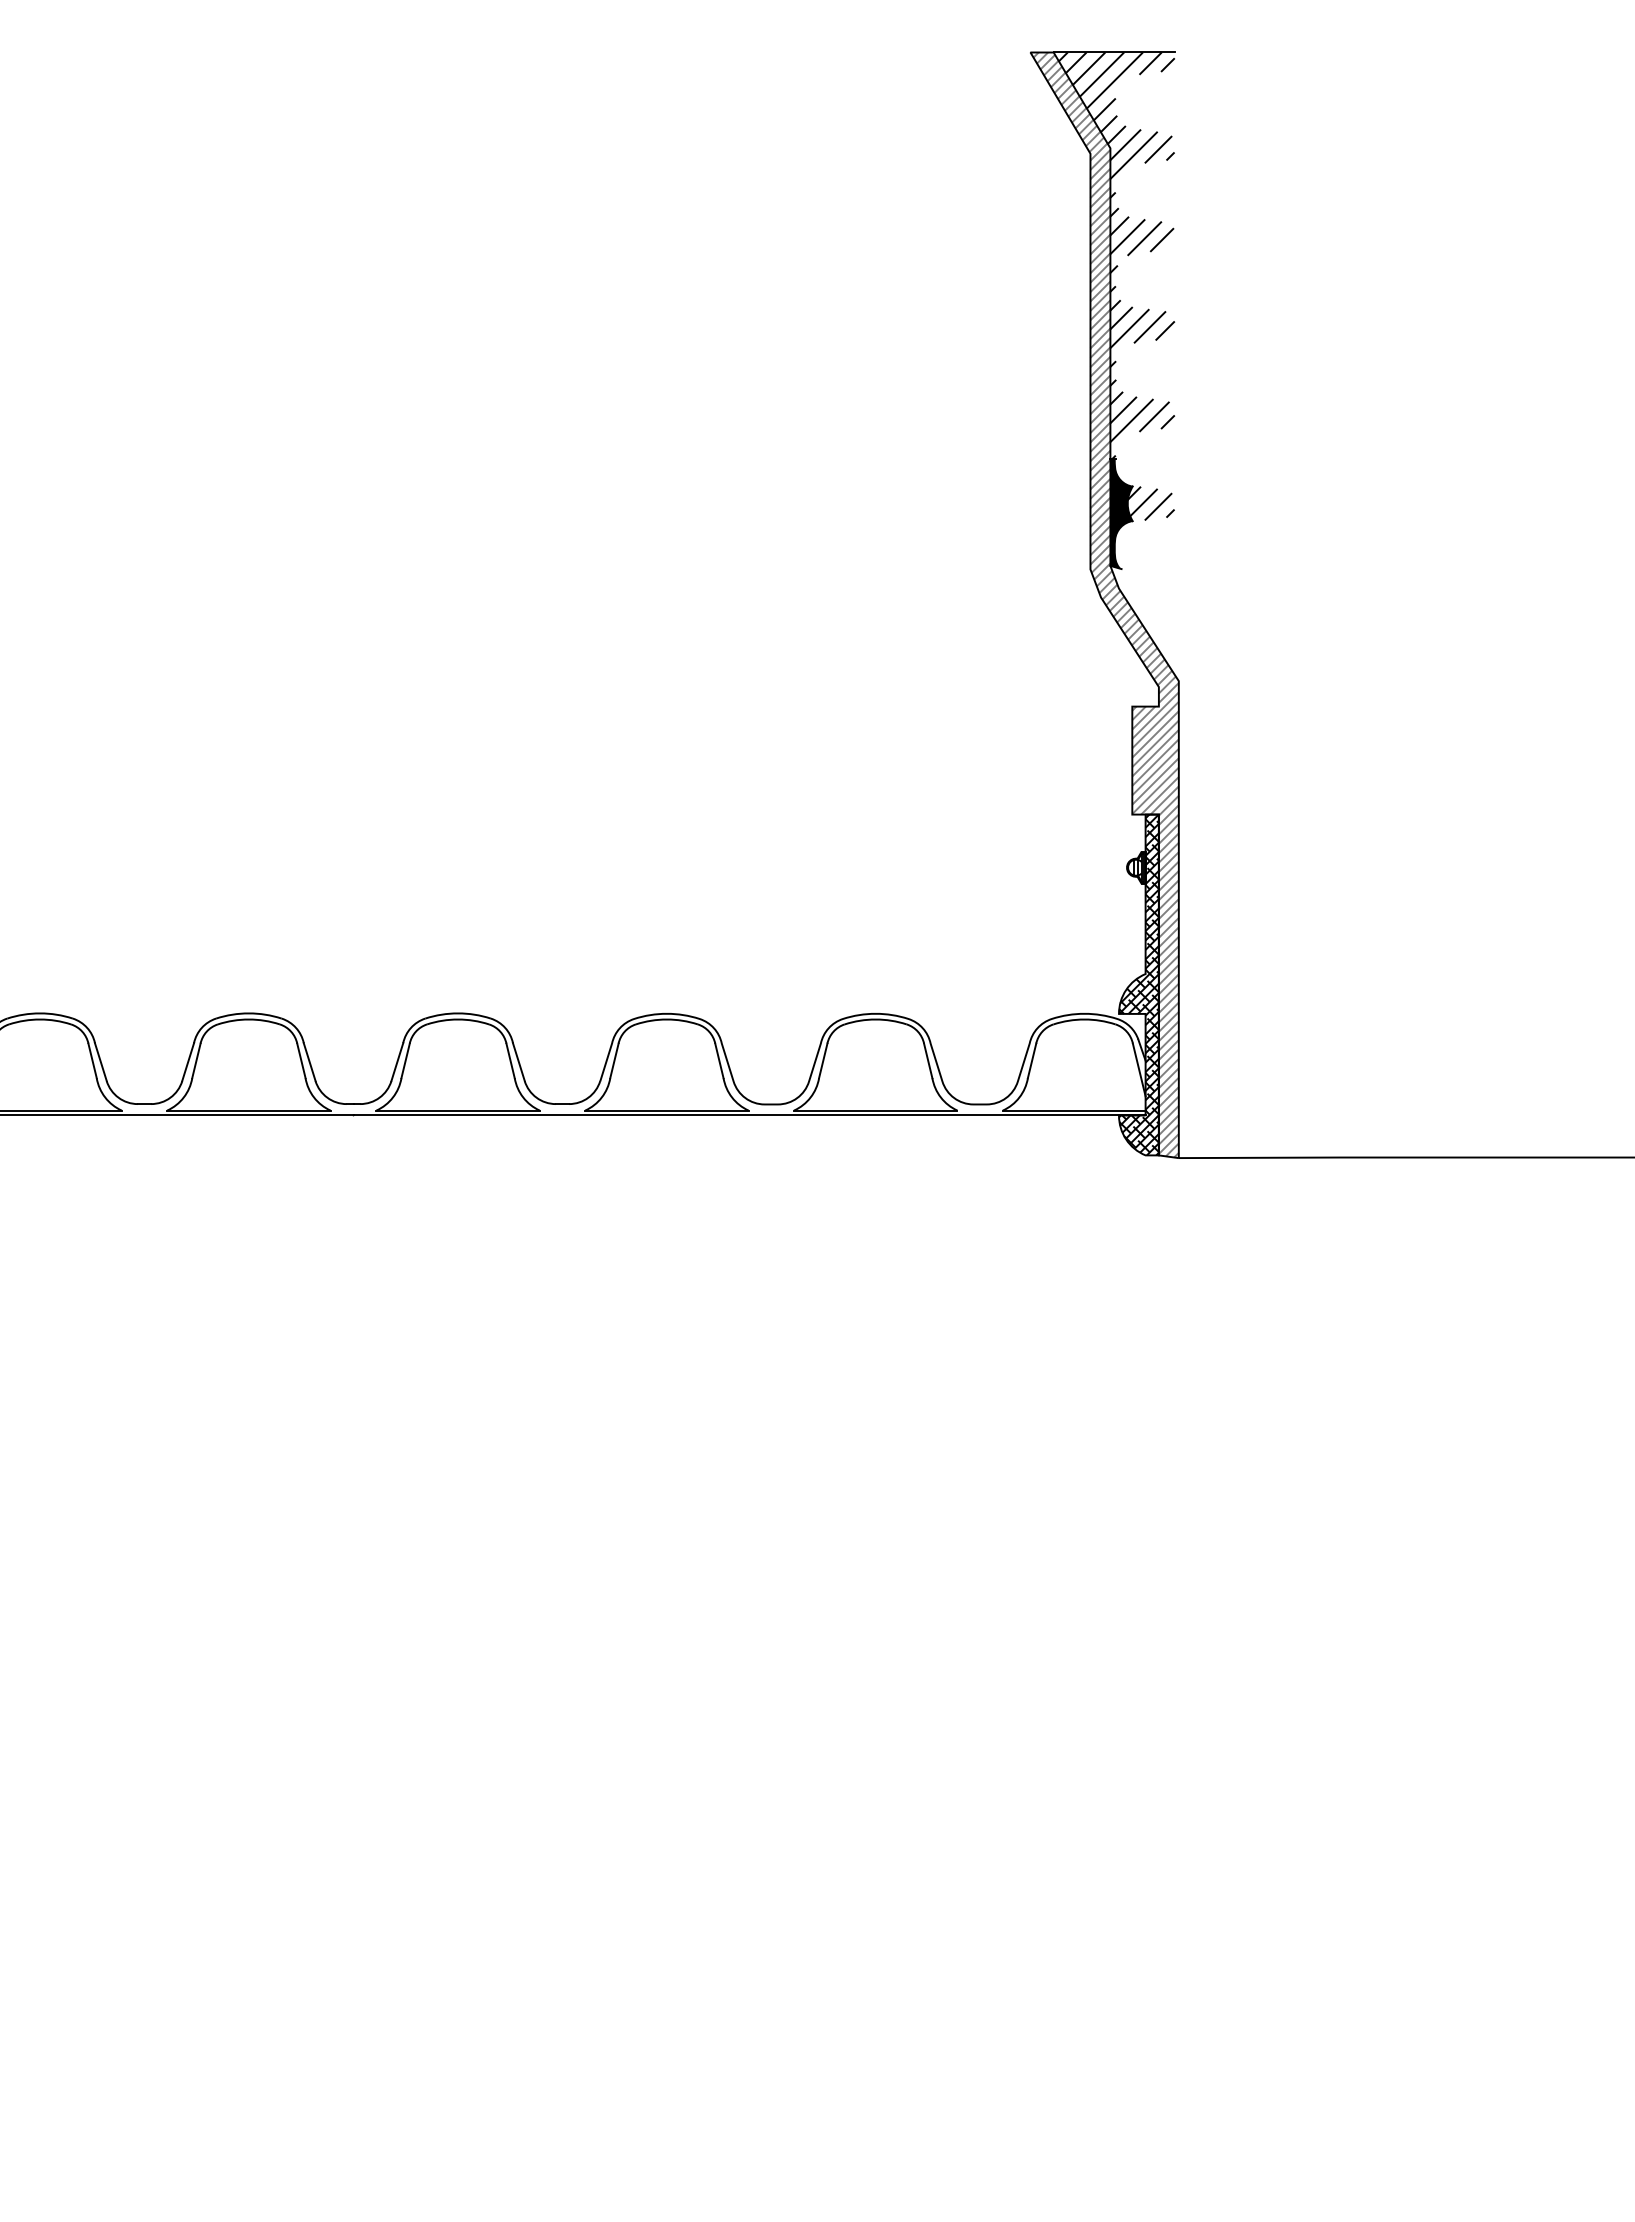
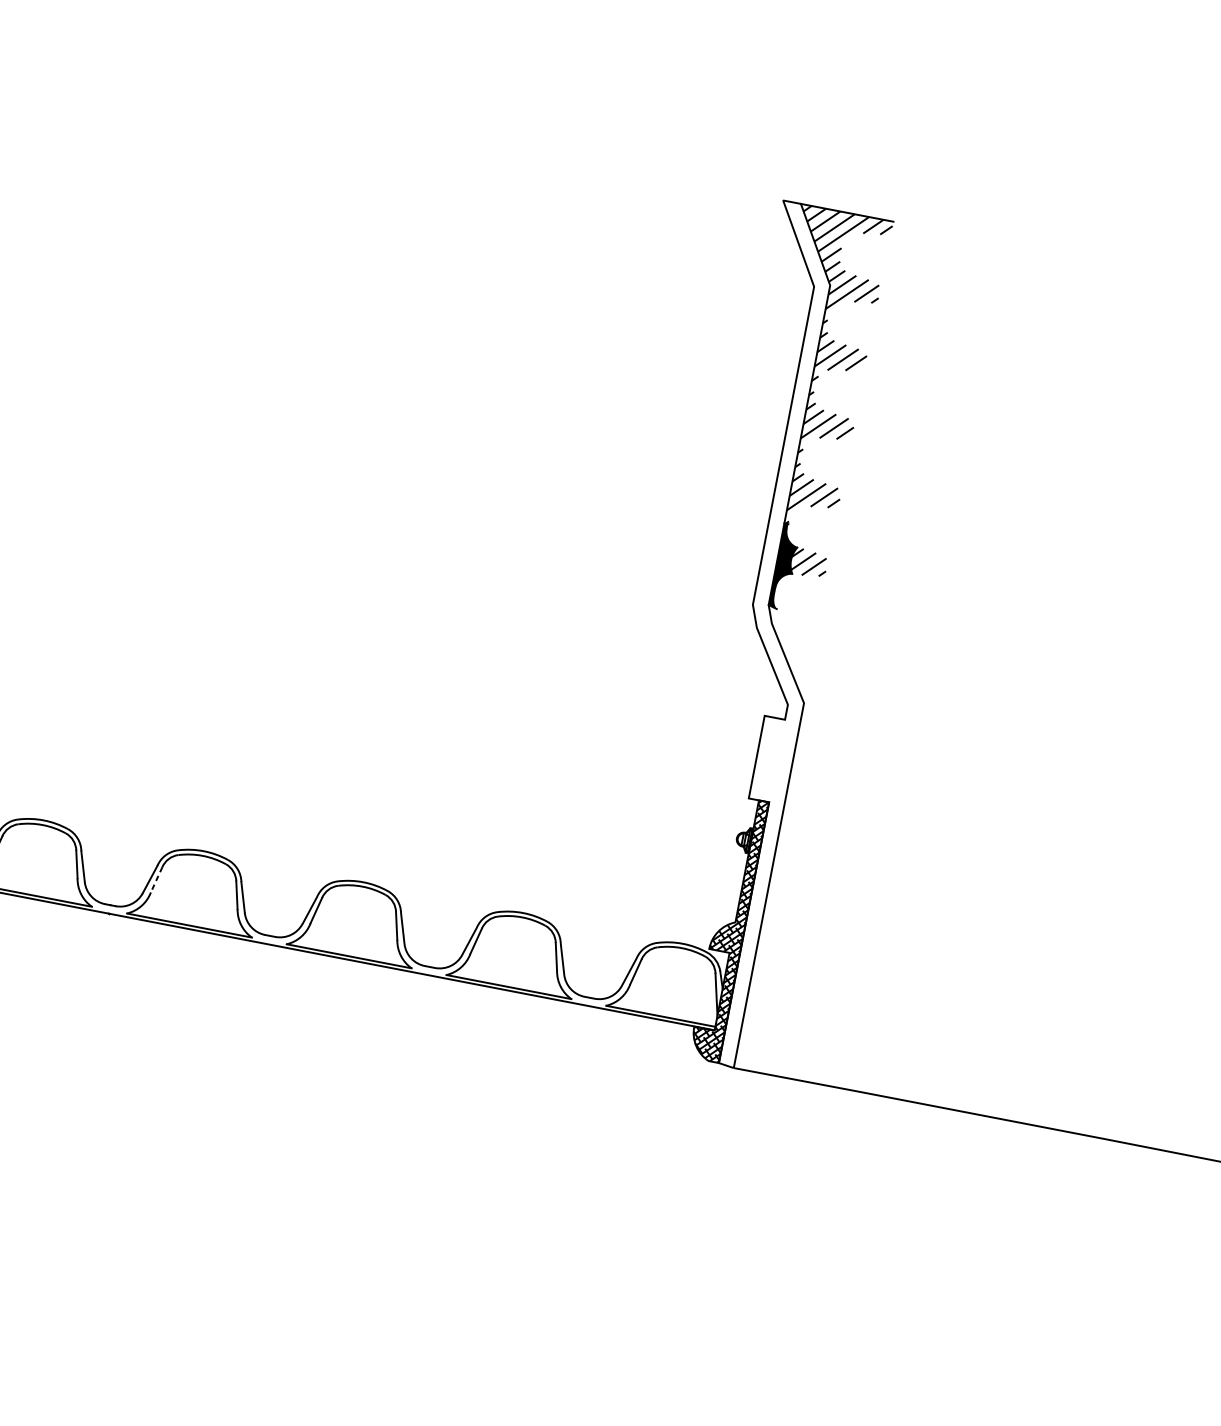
hatch: (1105, 604) -> (759, 633), removed
line: (405, 1060) -> (156, 879), solid -> dashed

